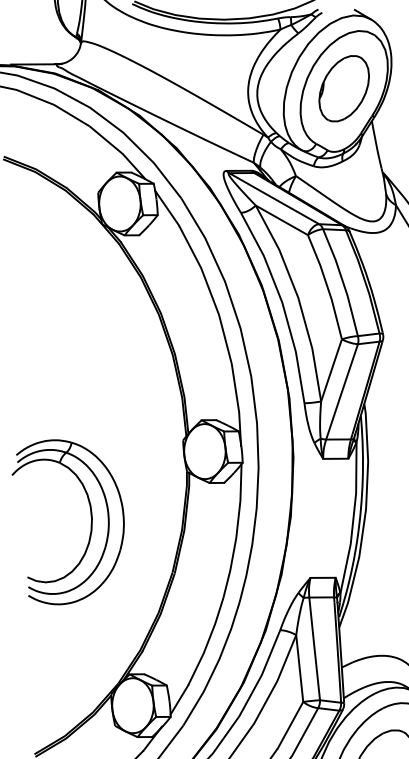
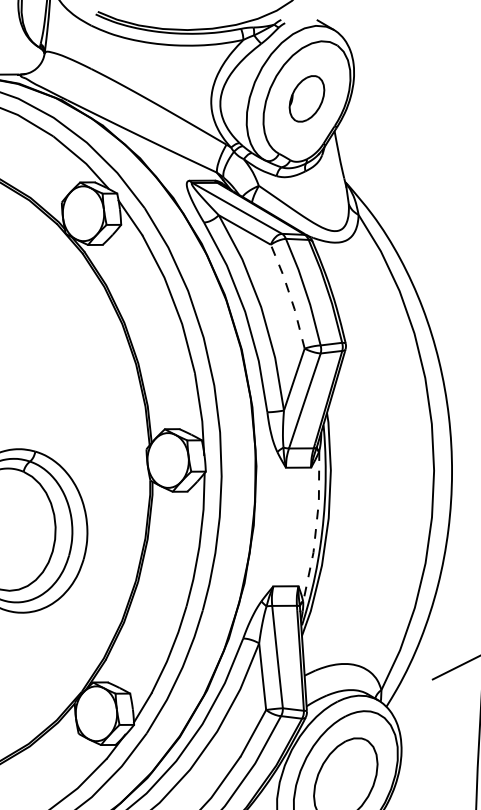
part: (343, 88) -> (306, 98), size x0.7
line: (326, 286) -> (289, 295), solid -> dashed
line: (353, 517) -> (316, 526), solid -> dashed

